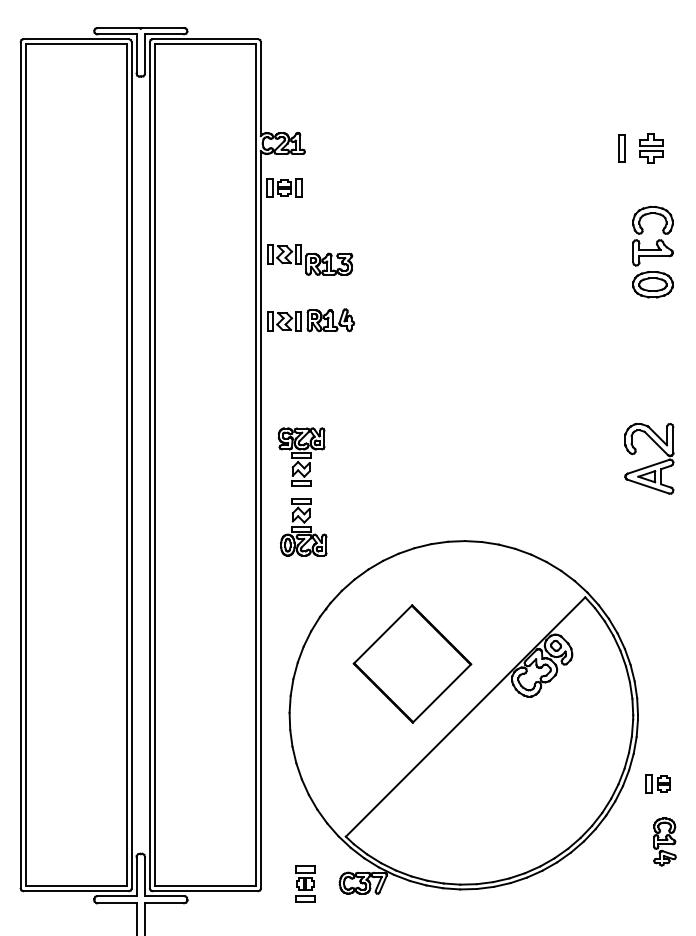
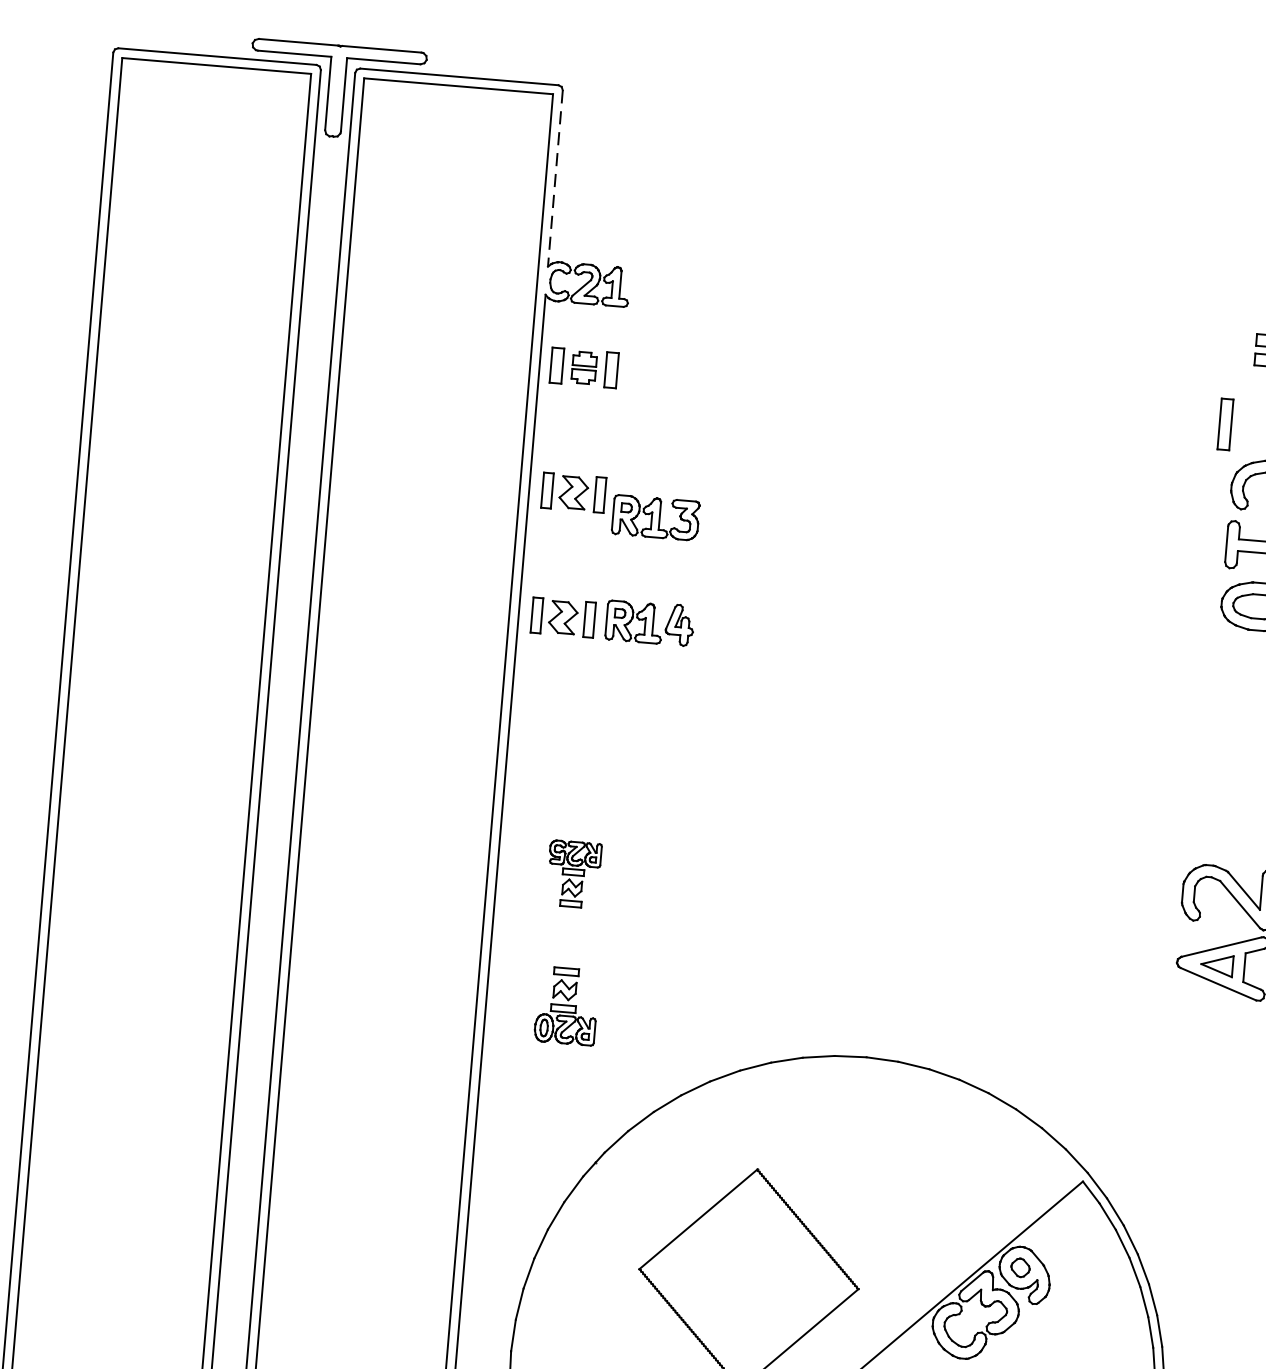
line: (260, 89) -> (554, 179), solid -> dashed
part: (621, 148) -> (1224, 424), moved
part: (301, 456) -> (573, 873), size x0.6
part: (303, 527) -> (566, 1006), size x0.7

